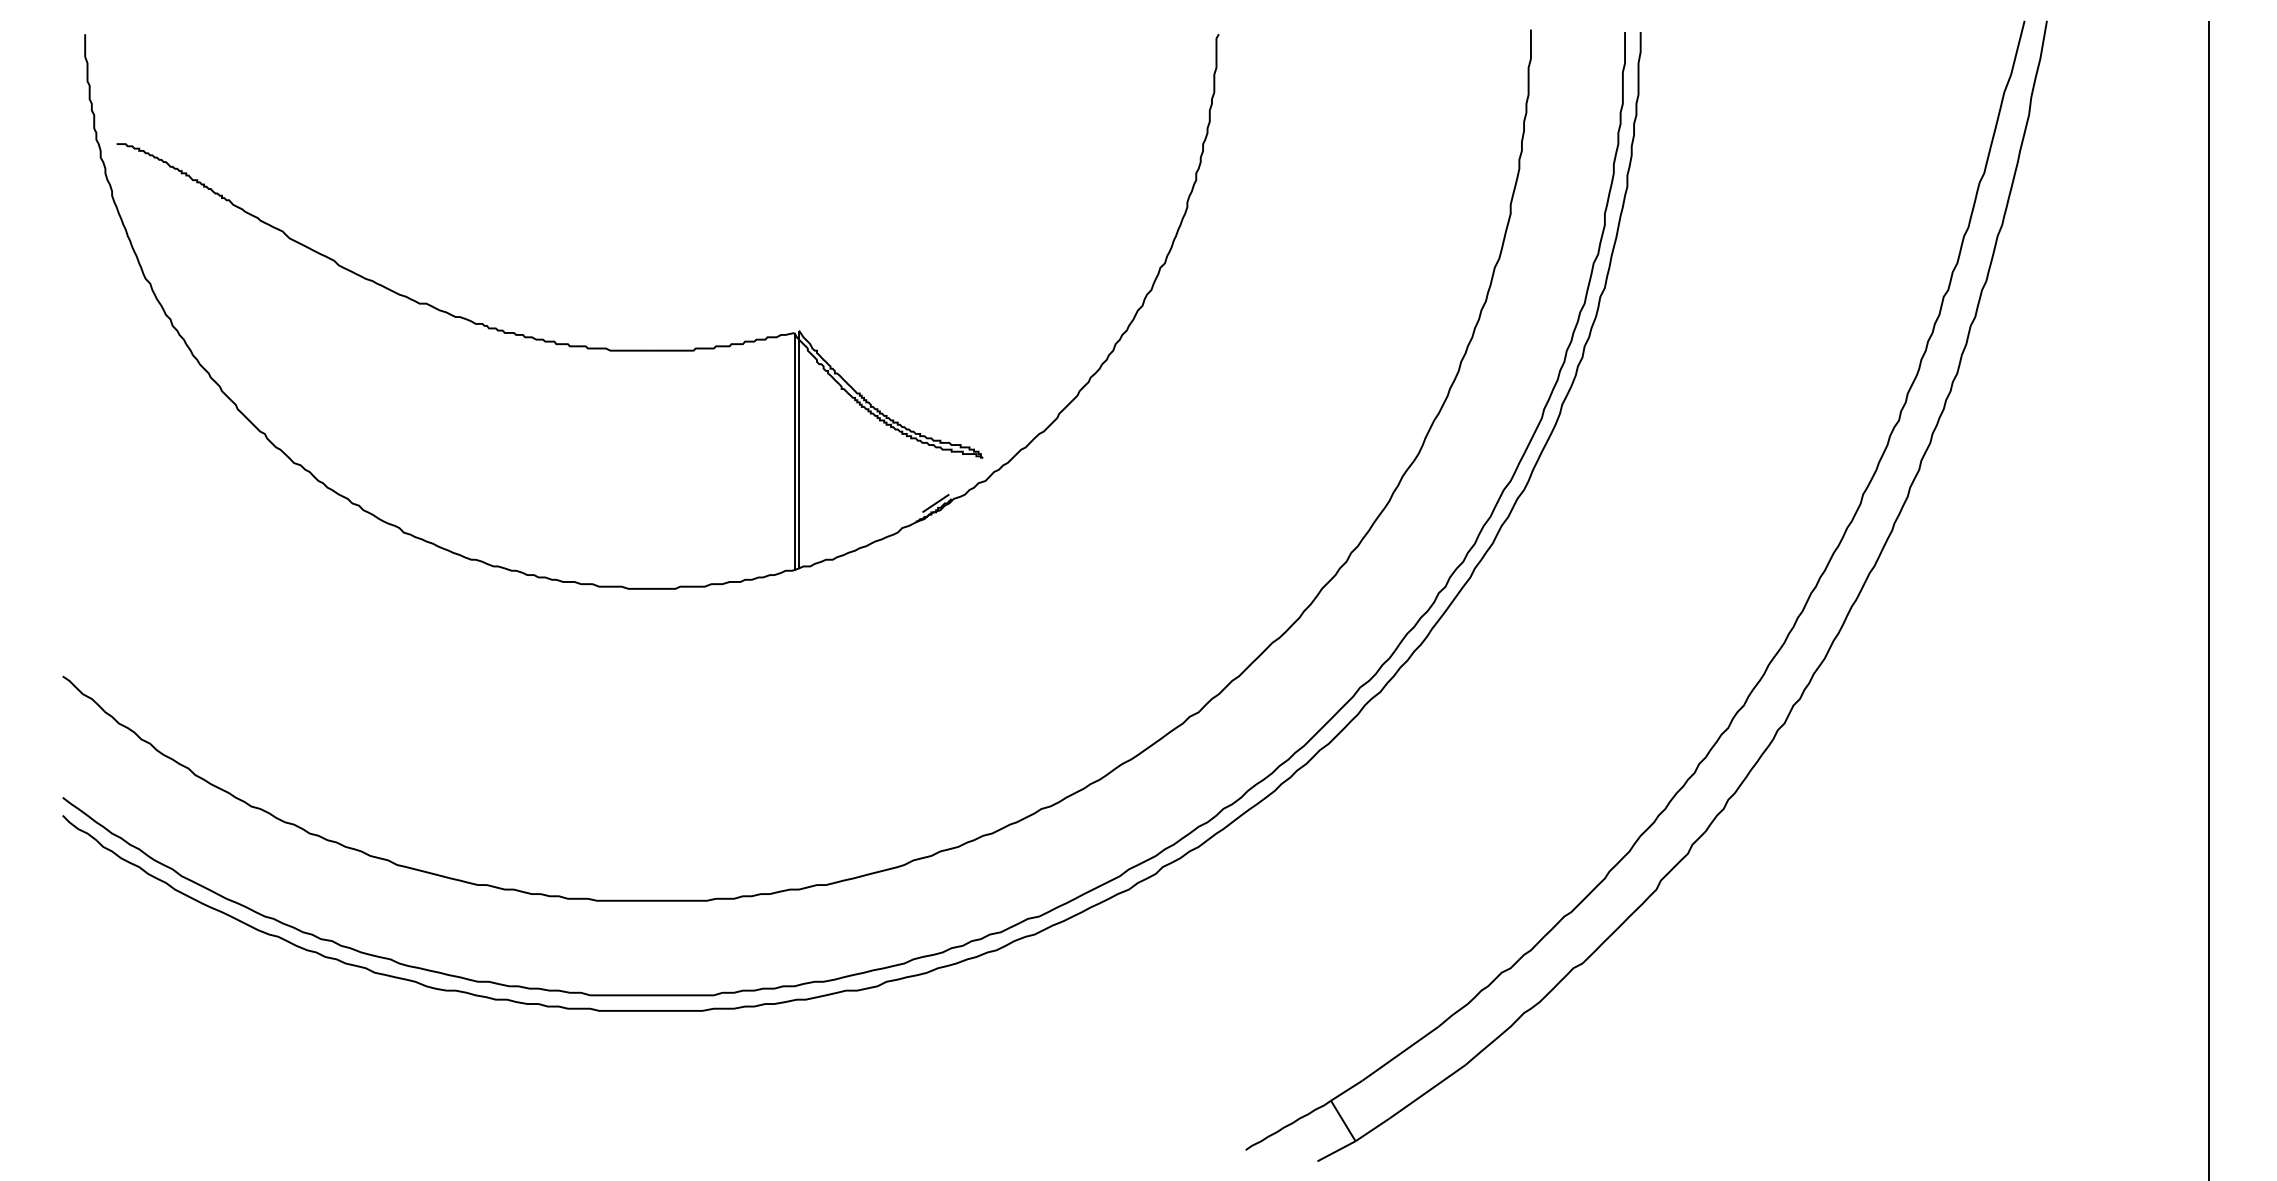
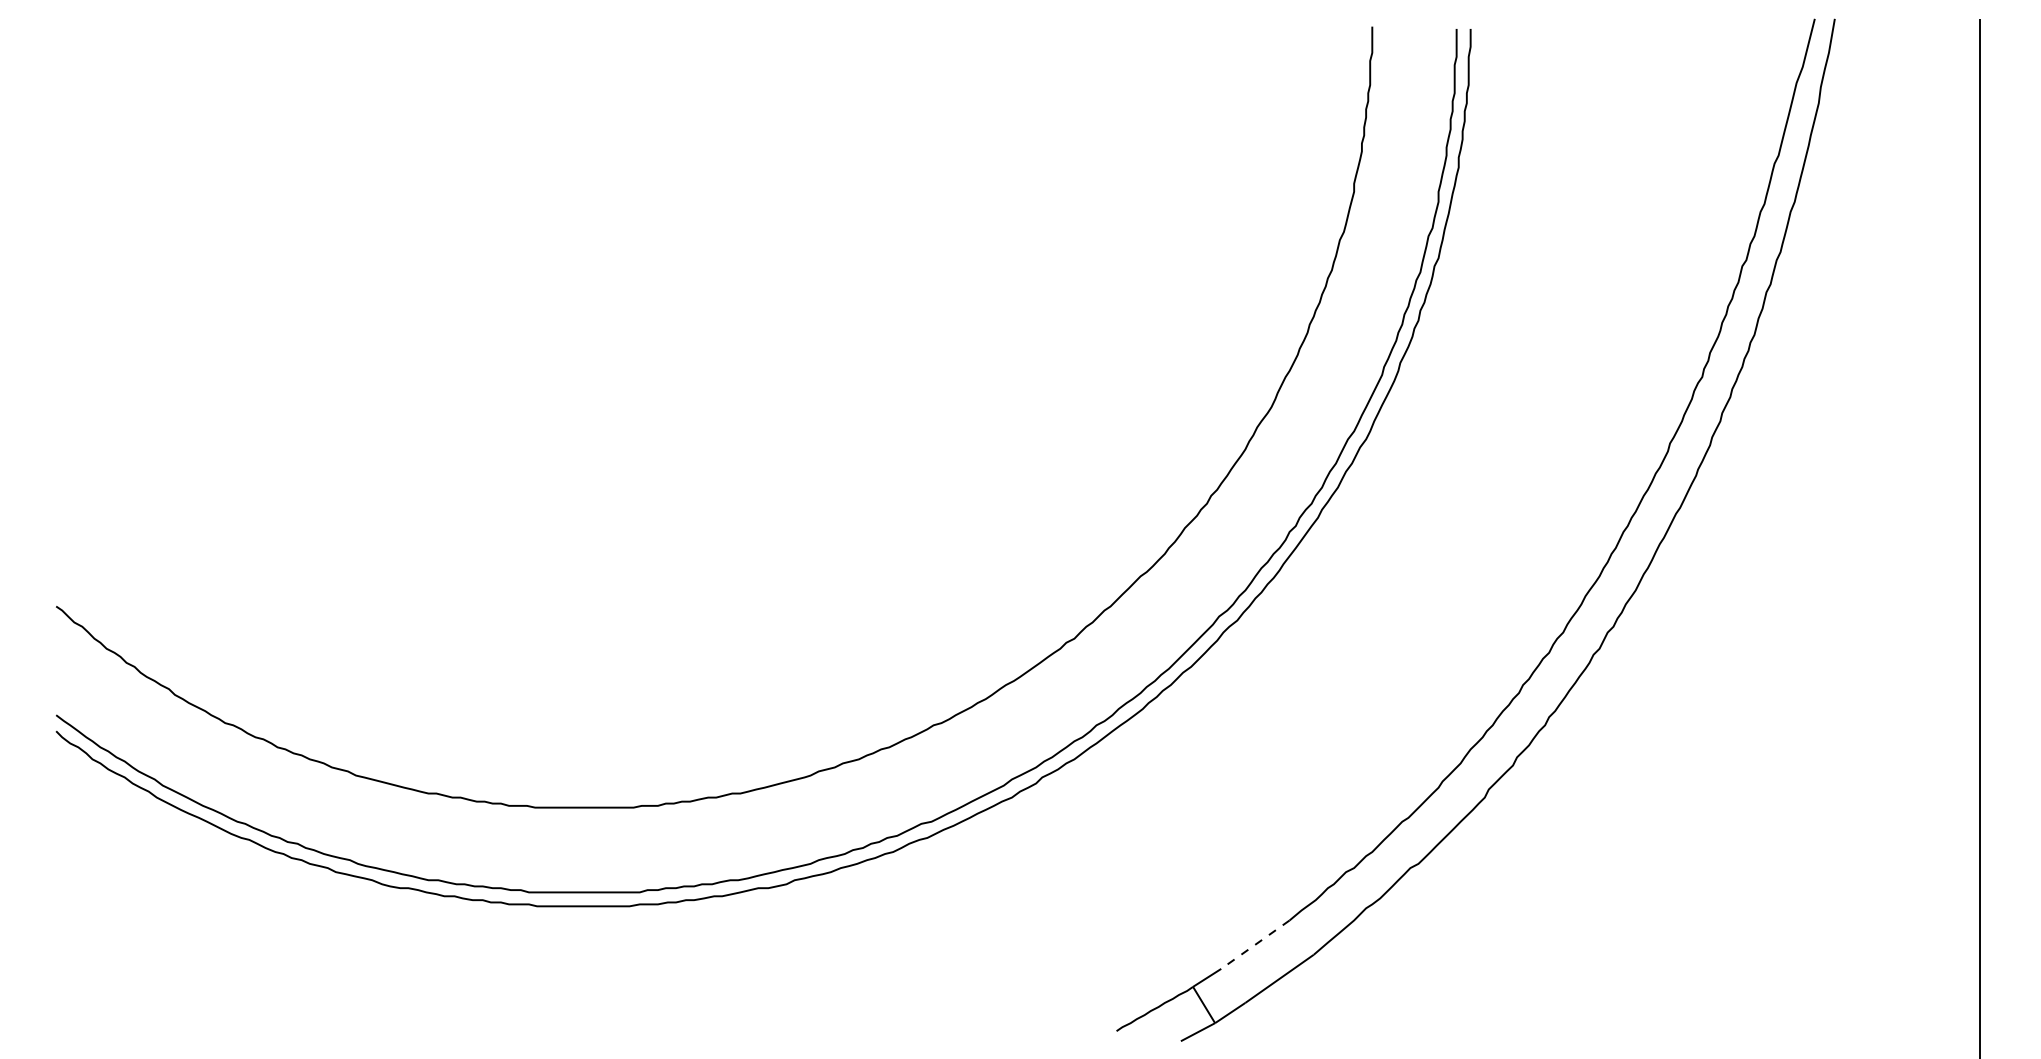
part: (651, 349) -> (583, 313), removed
line: (1400, 1053) -> (1255, 944), solid -> dashed

